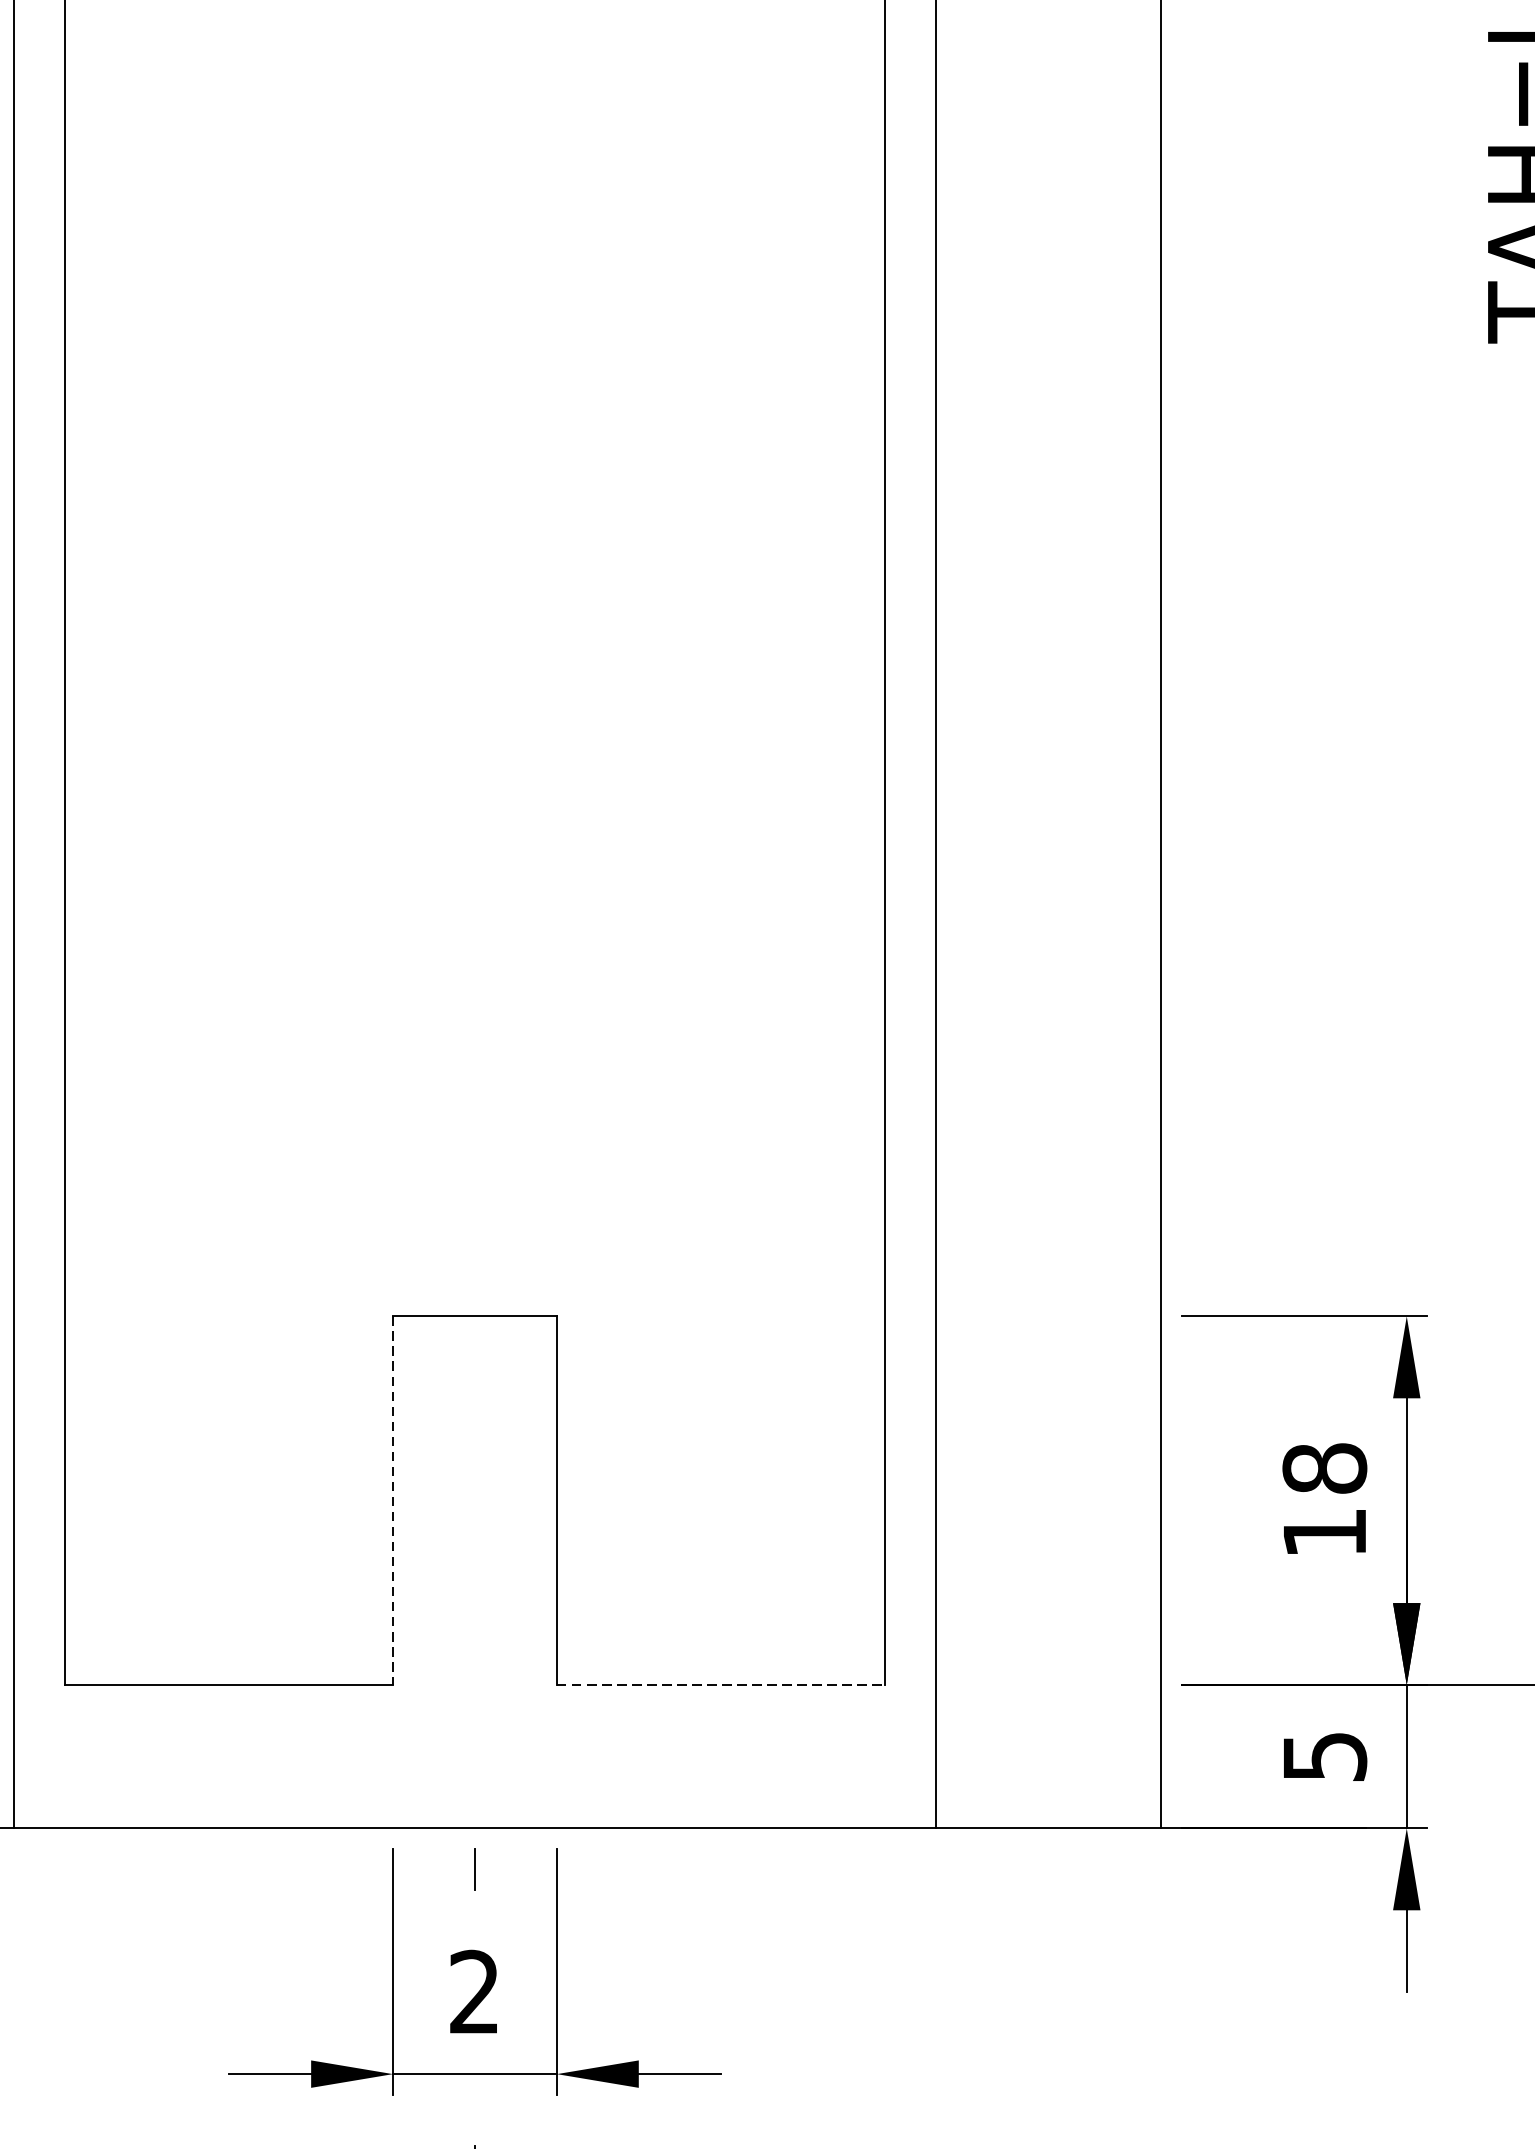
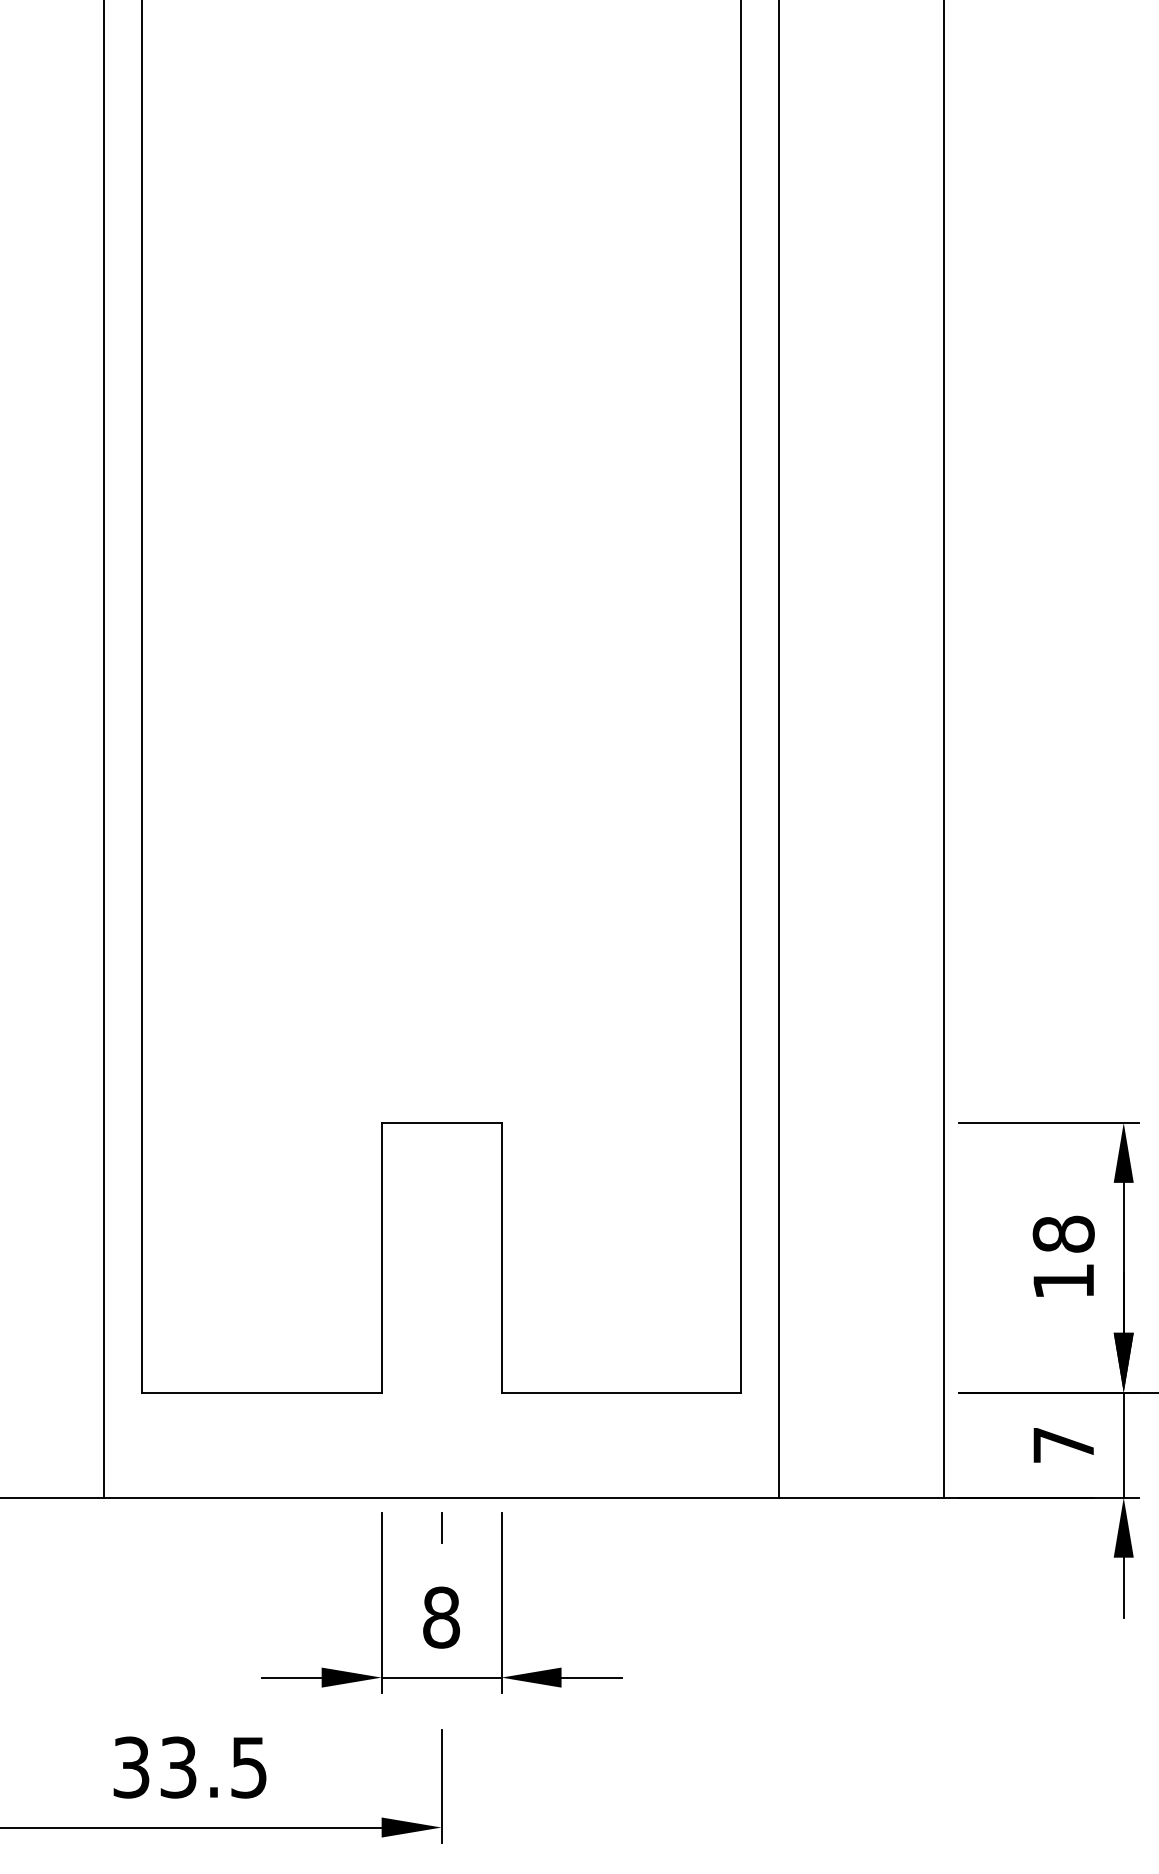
line: (392, 1500) -> (381, 1257), dashed -> solid
line: (720, 1684) -> (621, 1392), dashed -> solid
text: (1324, 1757) -> (1063, 1445), 5 -> 7
text: (474, 1992) -> (441, 1617), 2 -> 8

